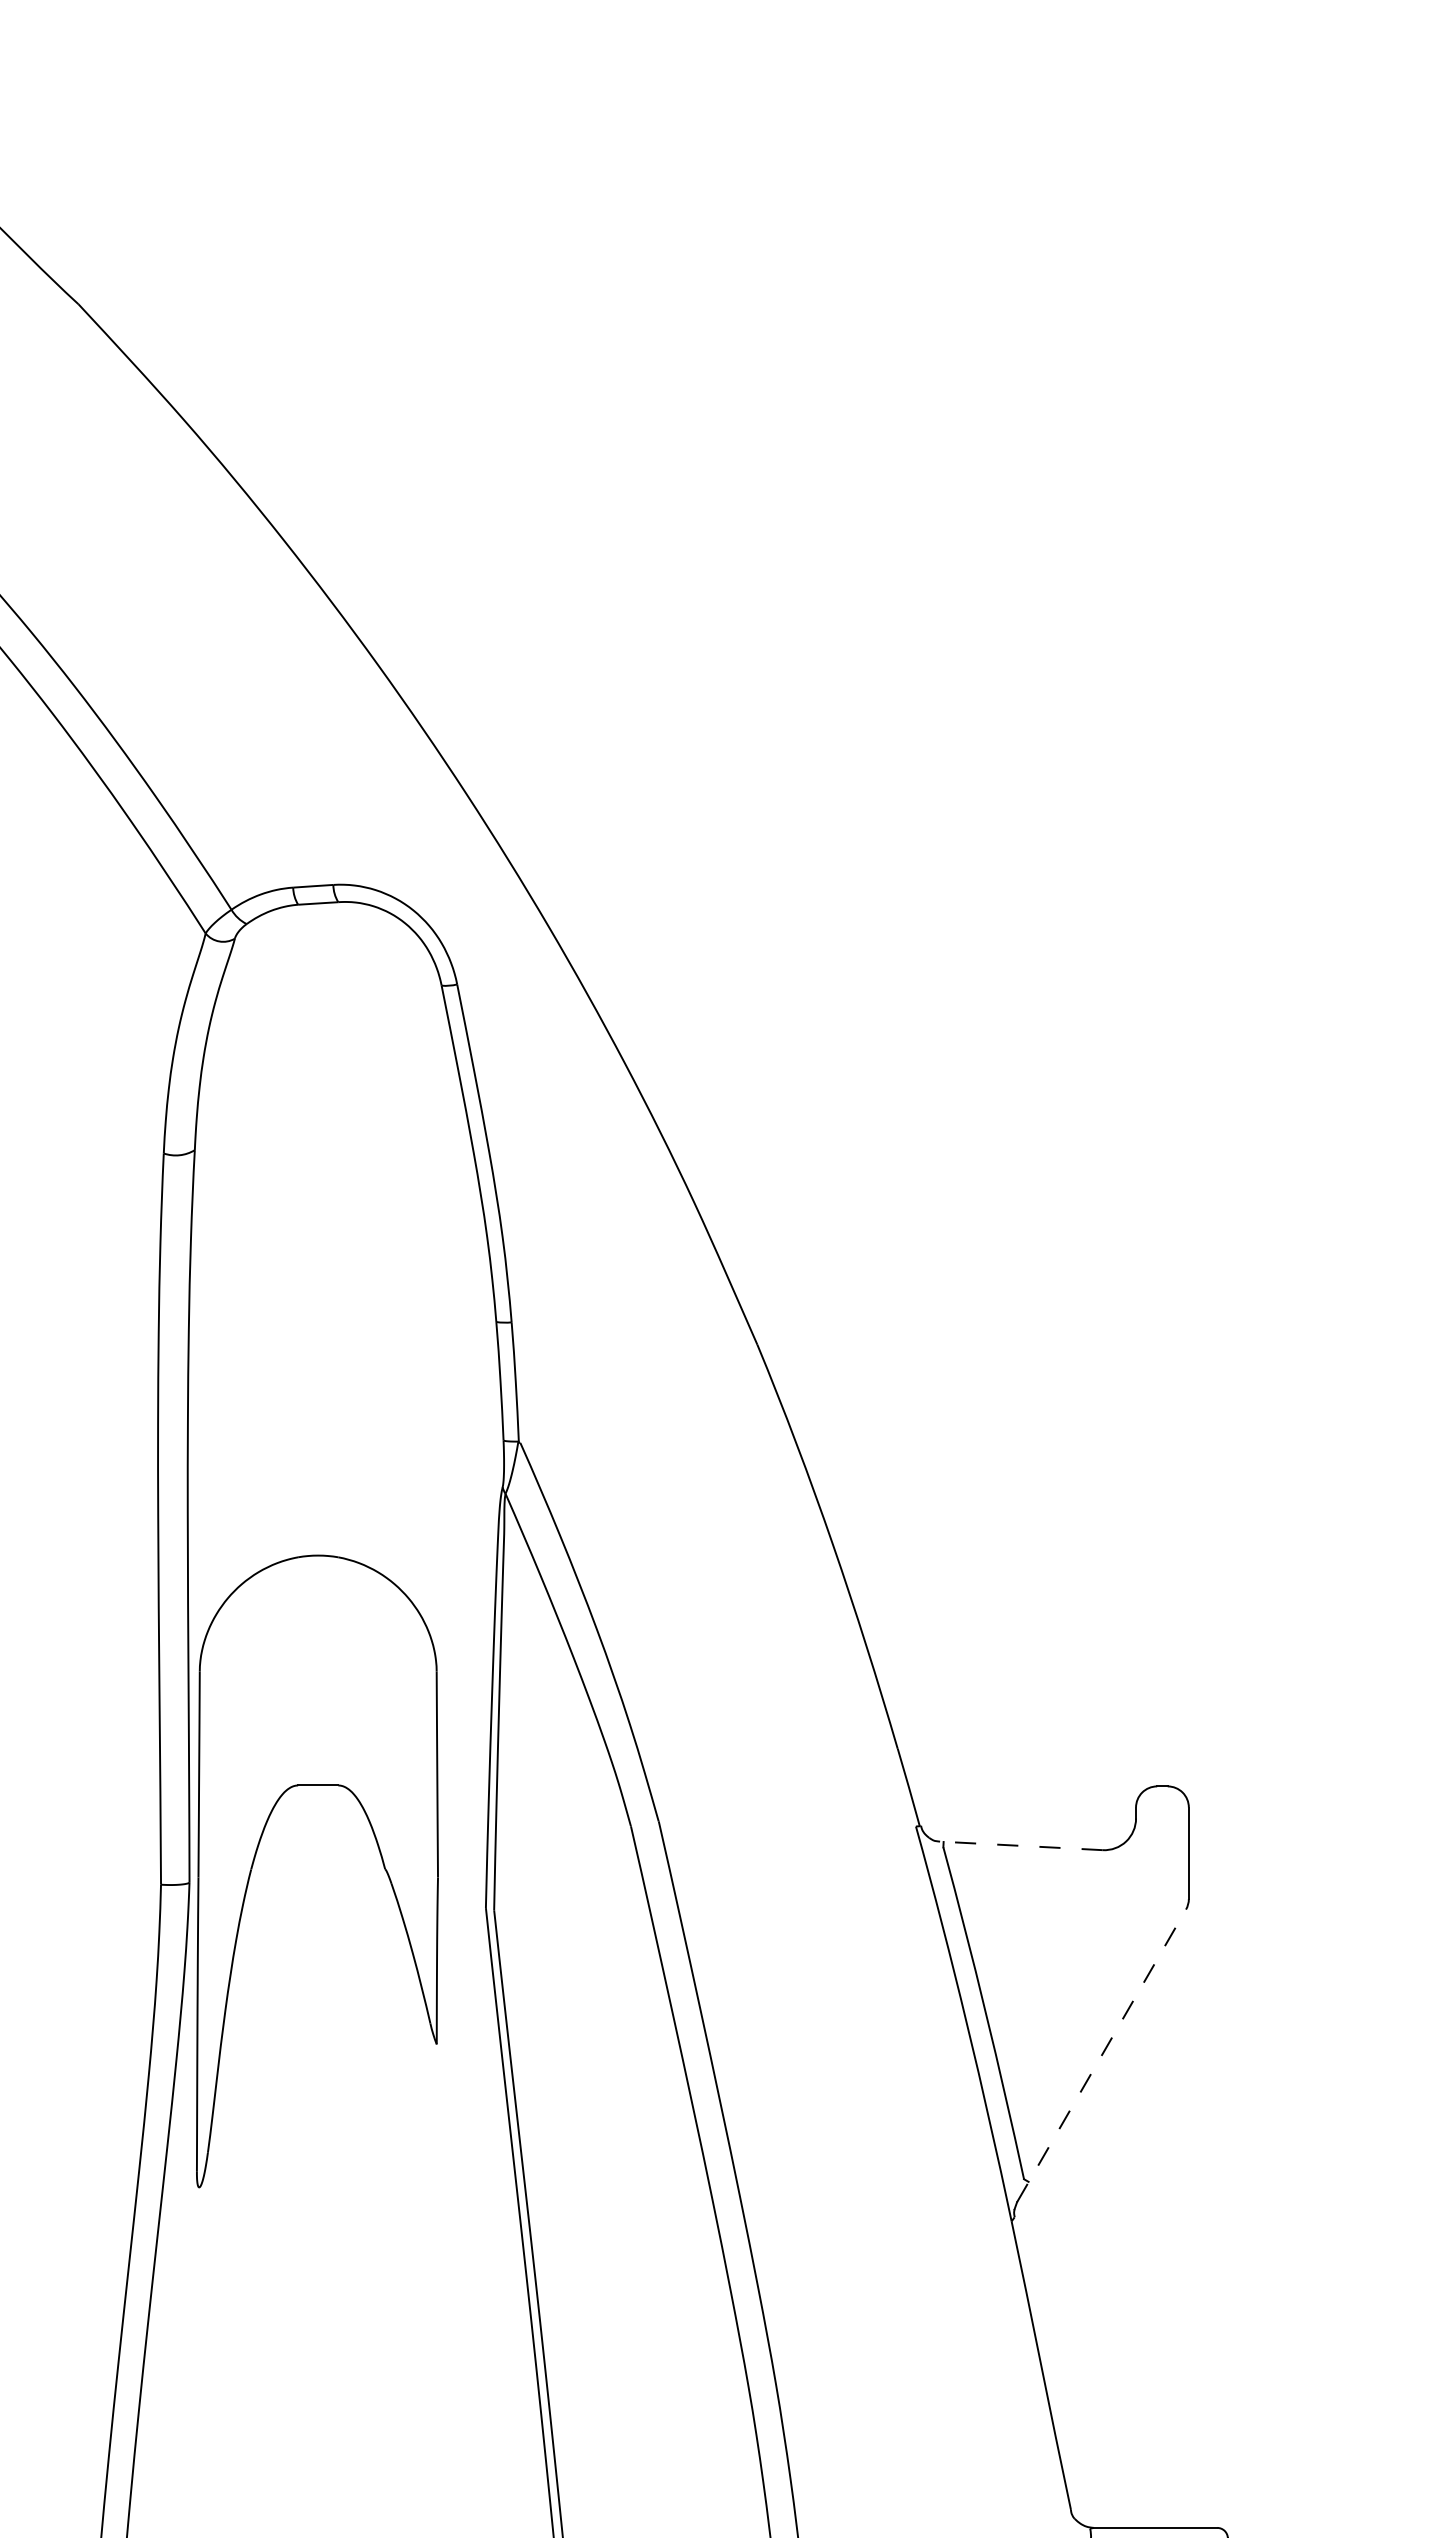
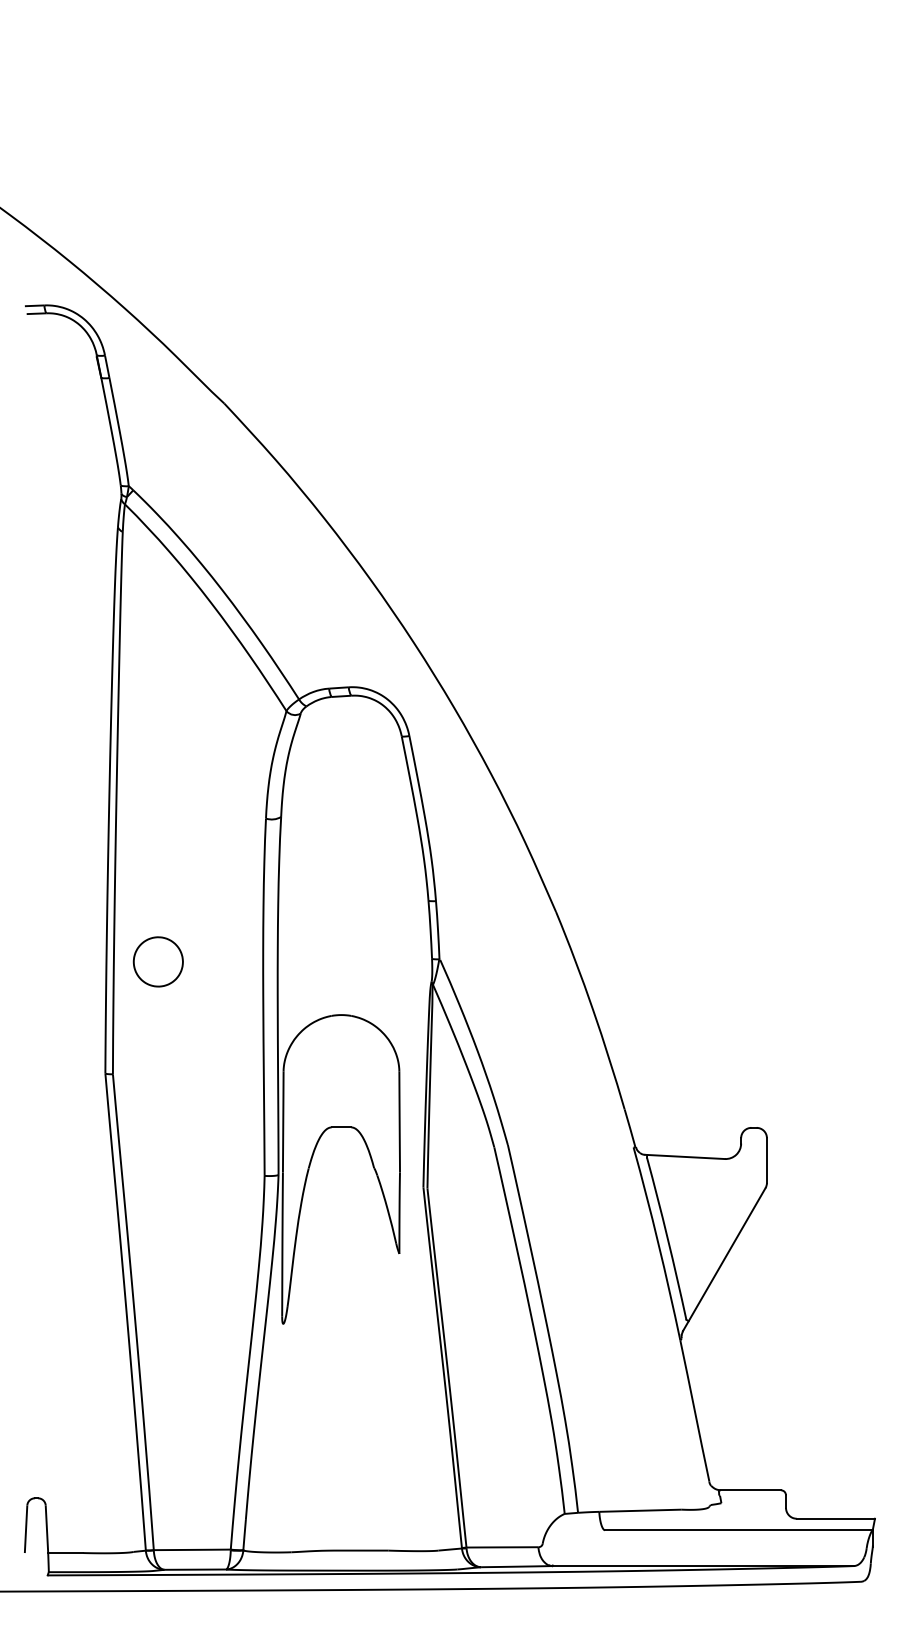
line: (1022, 1844) -> (685, 1156), dashed -> solid
line: (1101, 2055) -> (724, 1259), dashed -> solid

